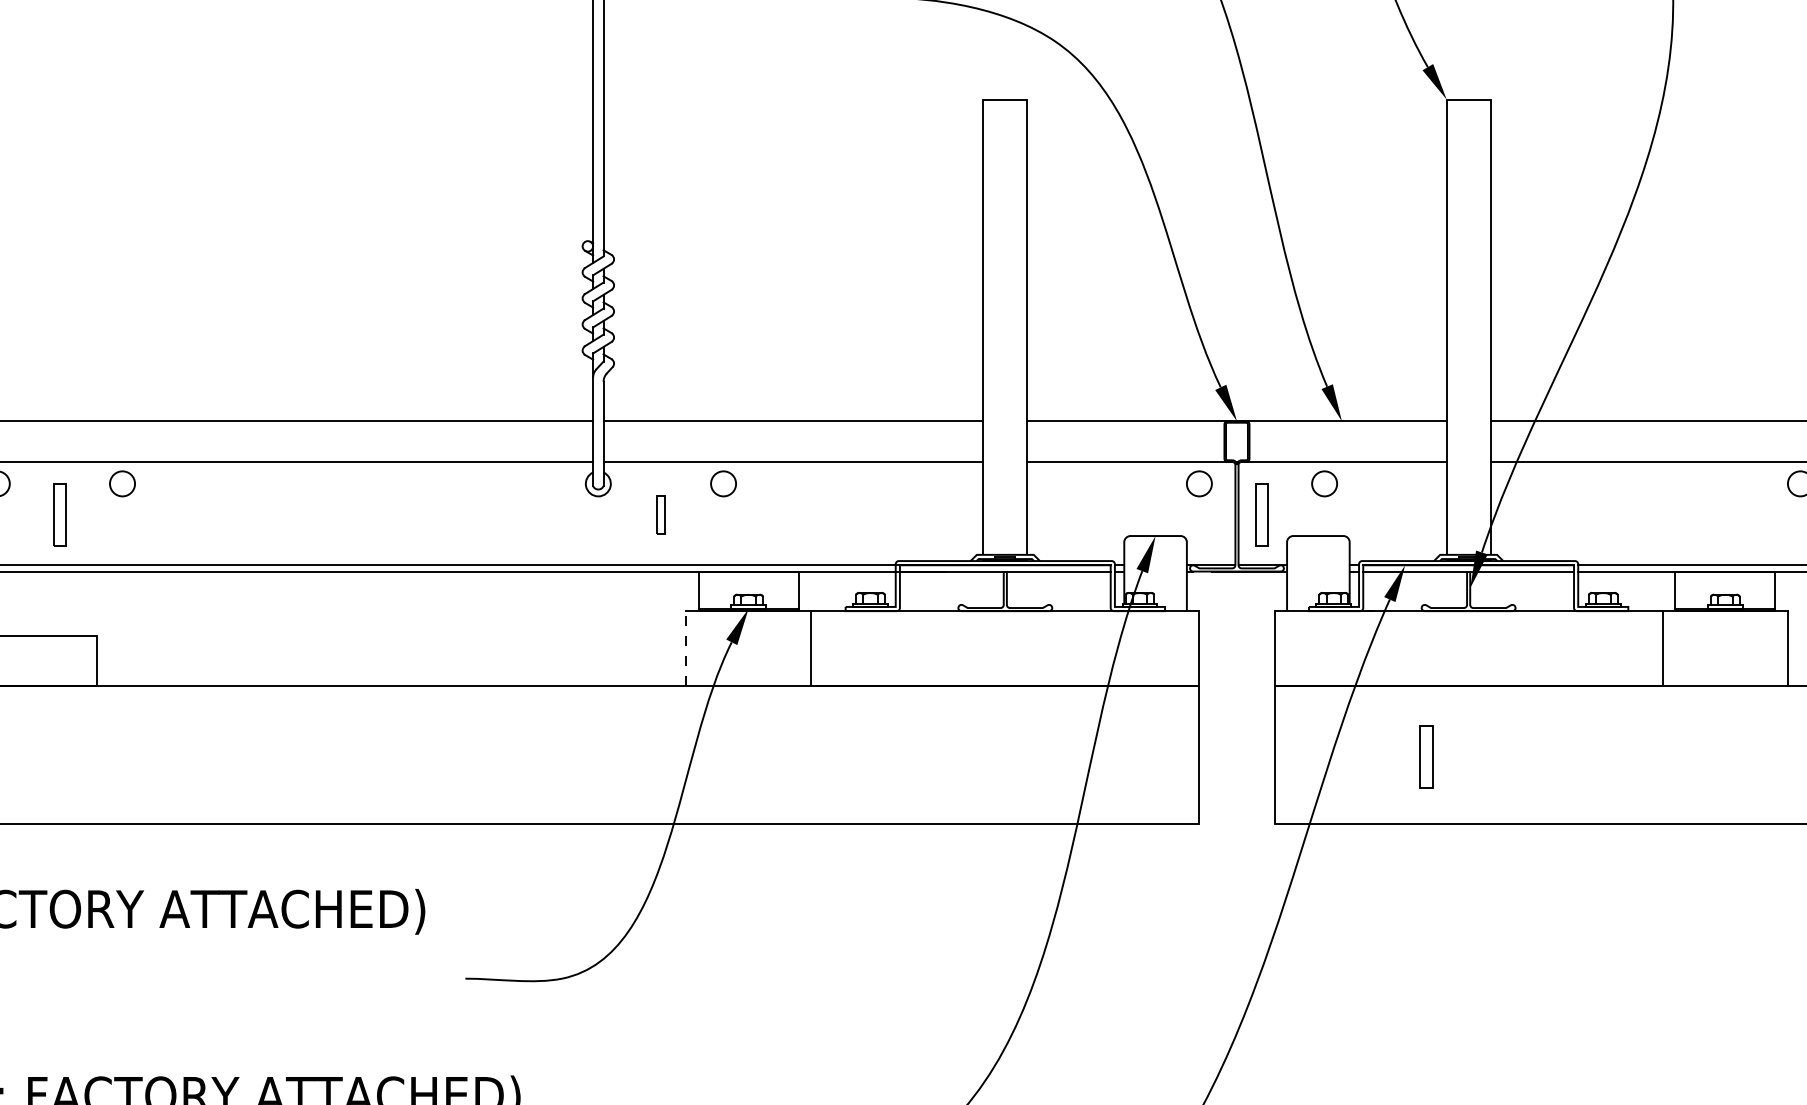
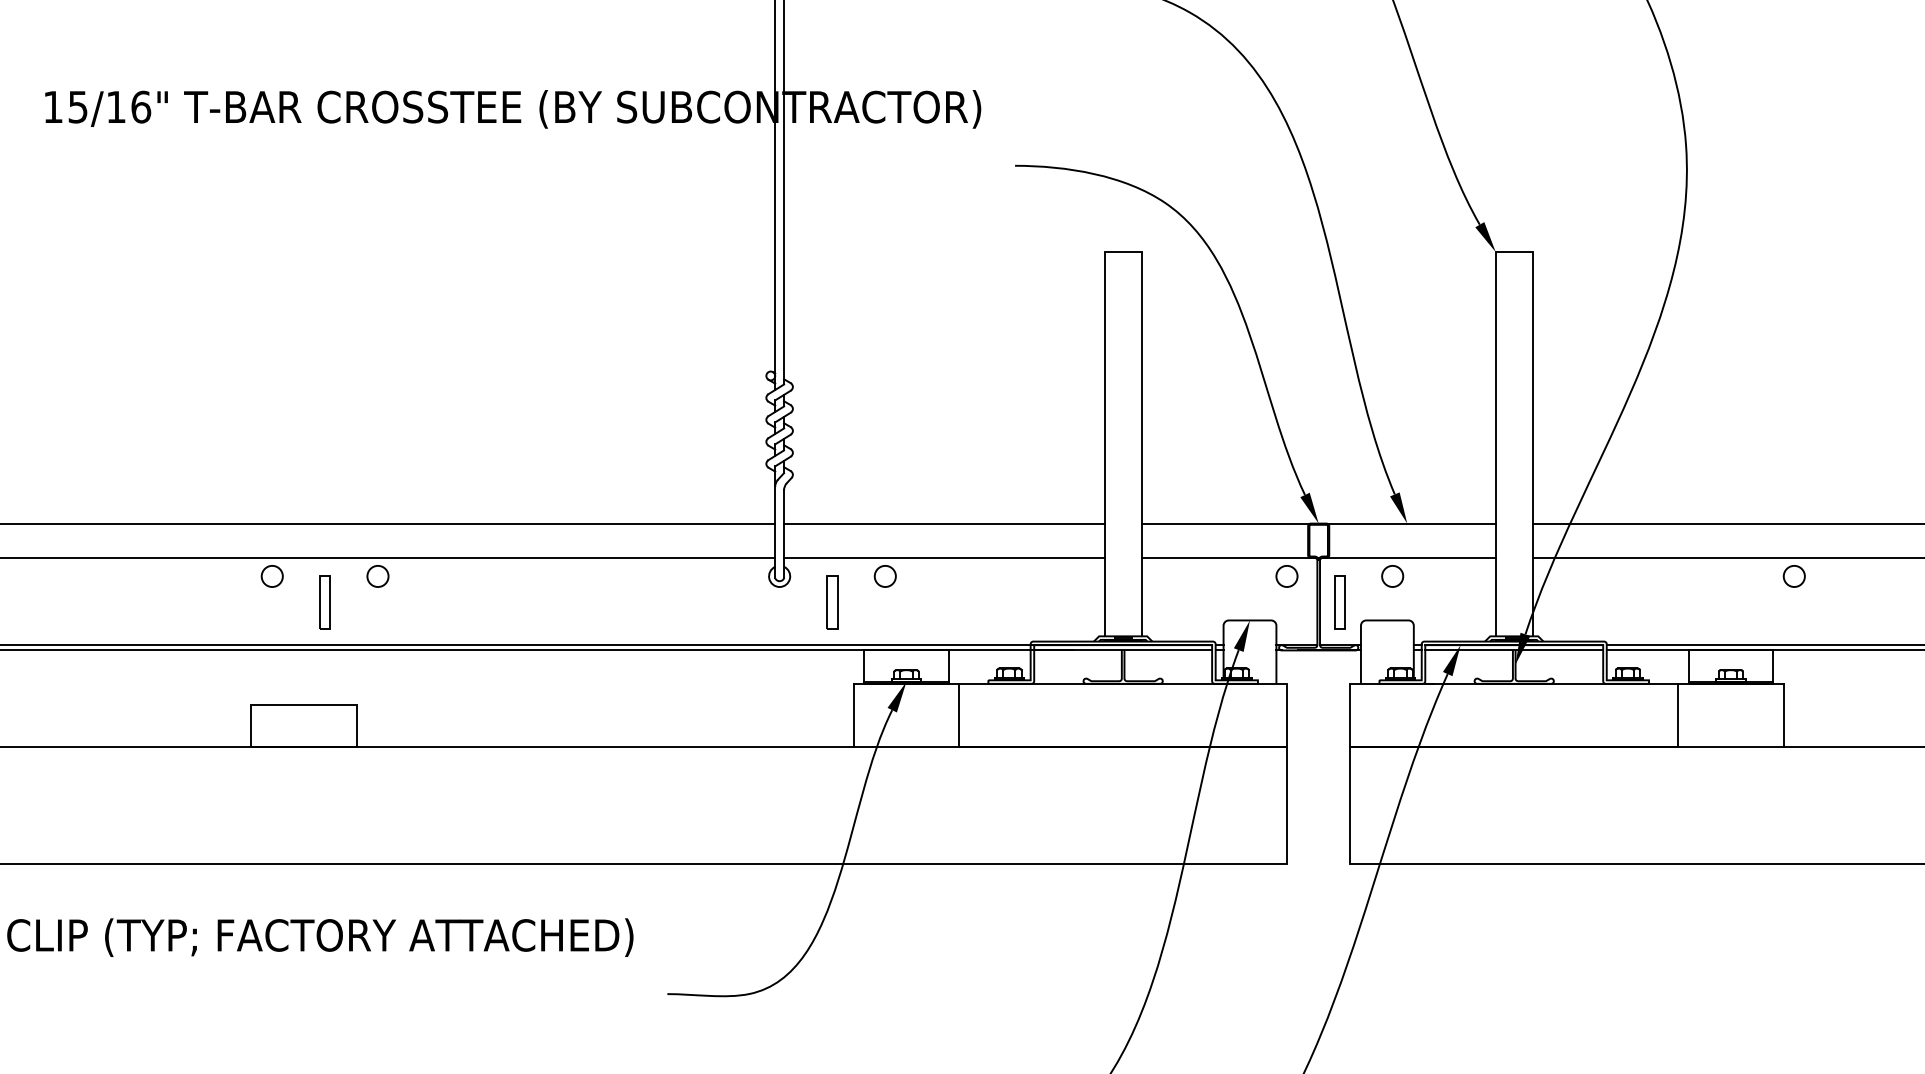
part: (660, 514) -> (832, 602), size x1.67
line: (685, 648) -> (853, 715), dashed -> solid
part: (1426, 756) -> (1478, 806), removed

